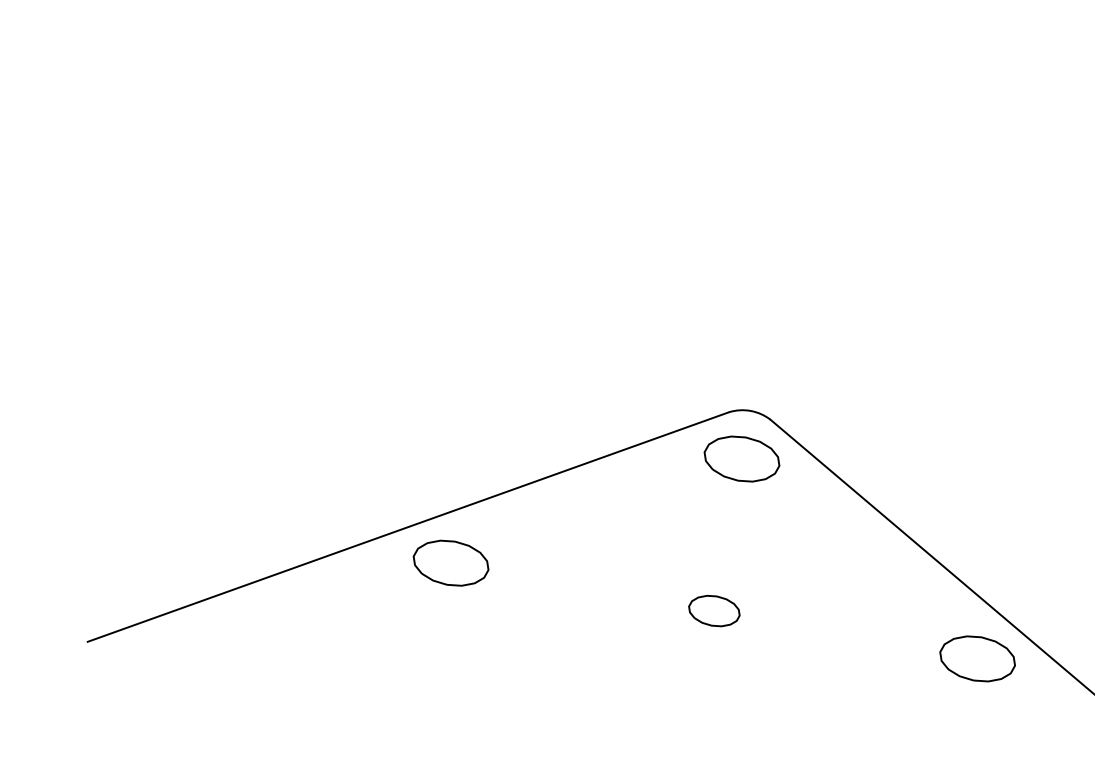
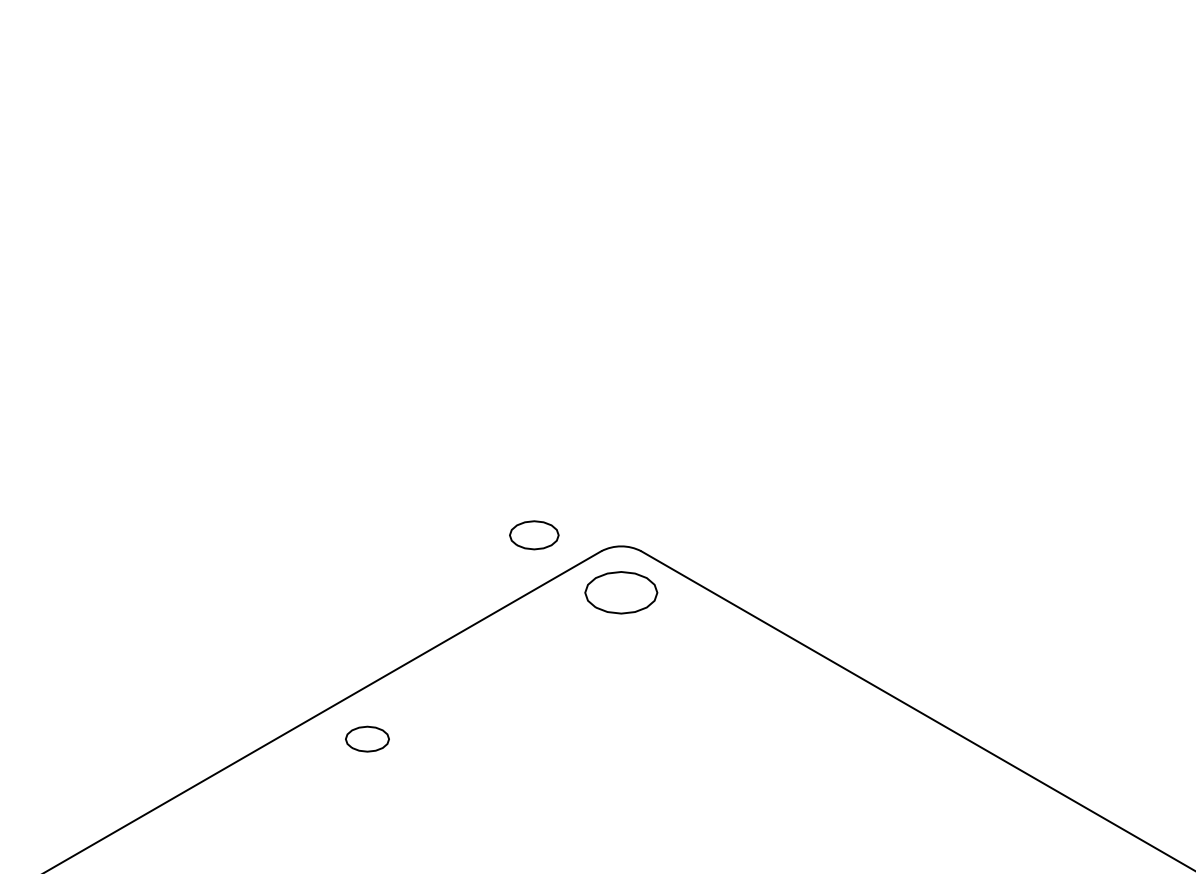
part: (451, 562) -> (367, 738), size x0.6
part: (714, 611) -> (534, 535), moved
part: (978, 658) -> (875, 738), removed

